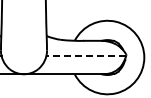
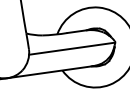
line: (86, 55) -> (72, 48), dashed -> solid

